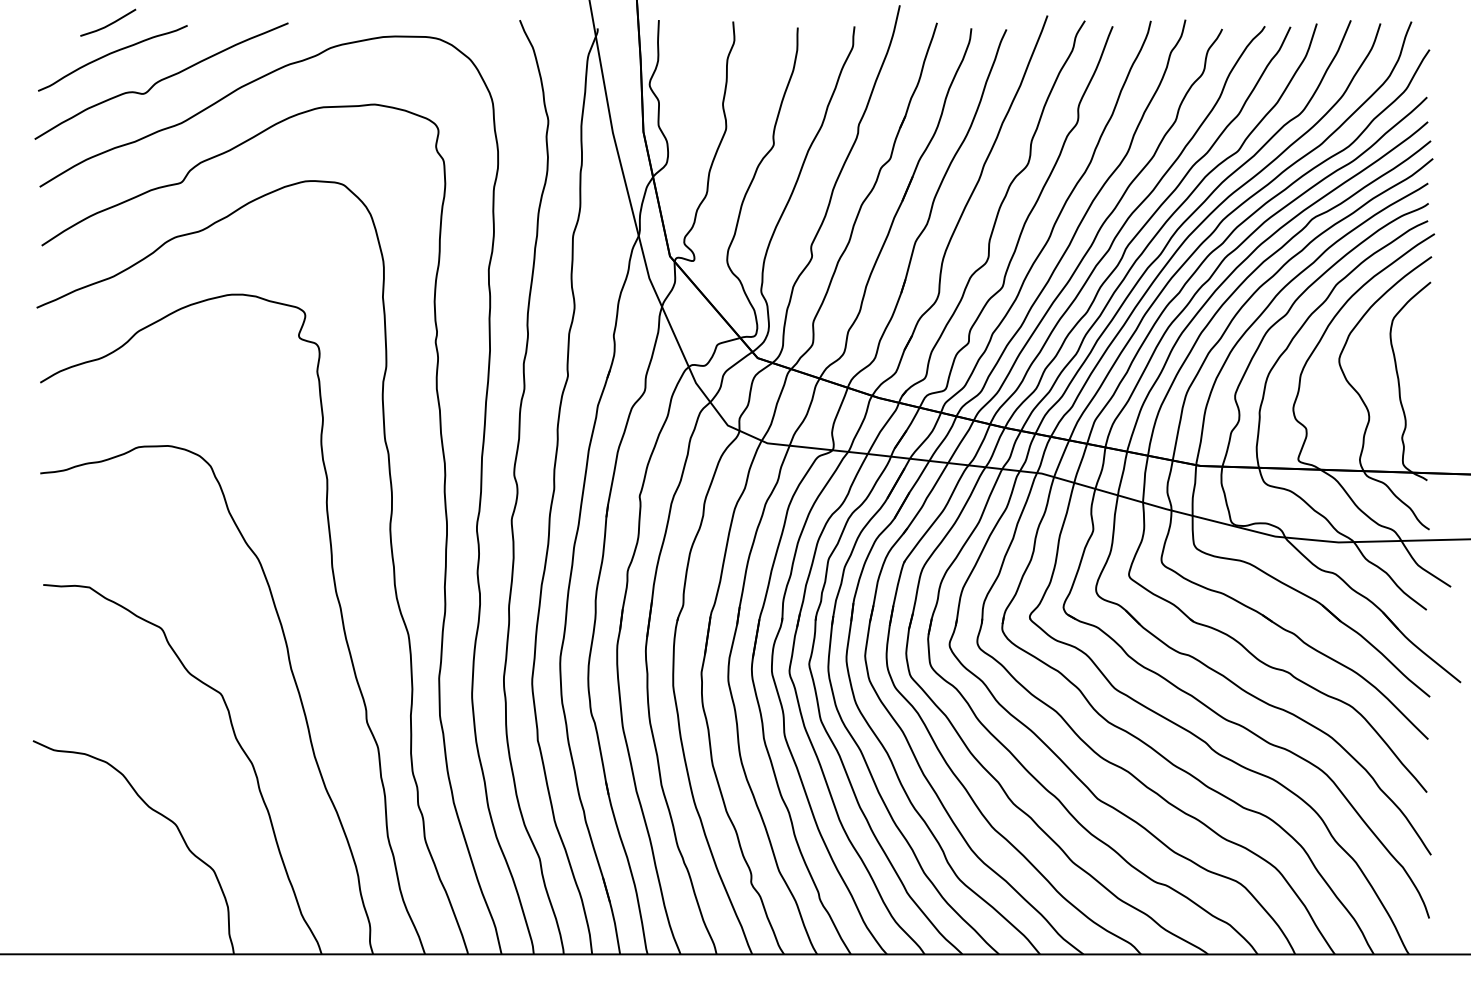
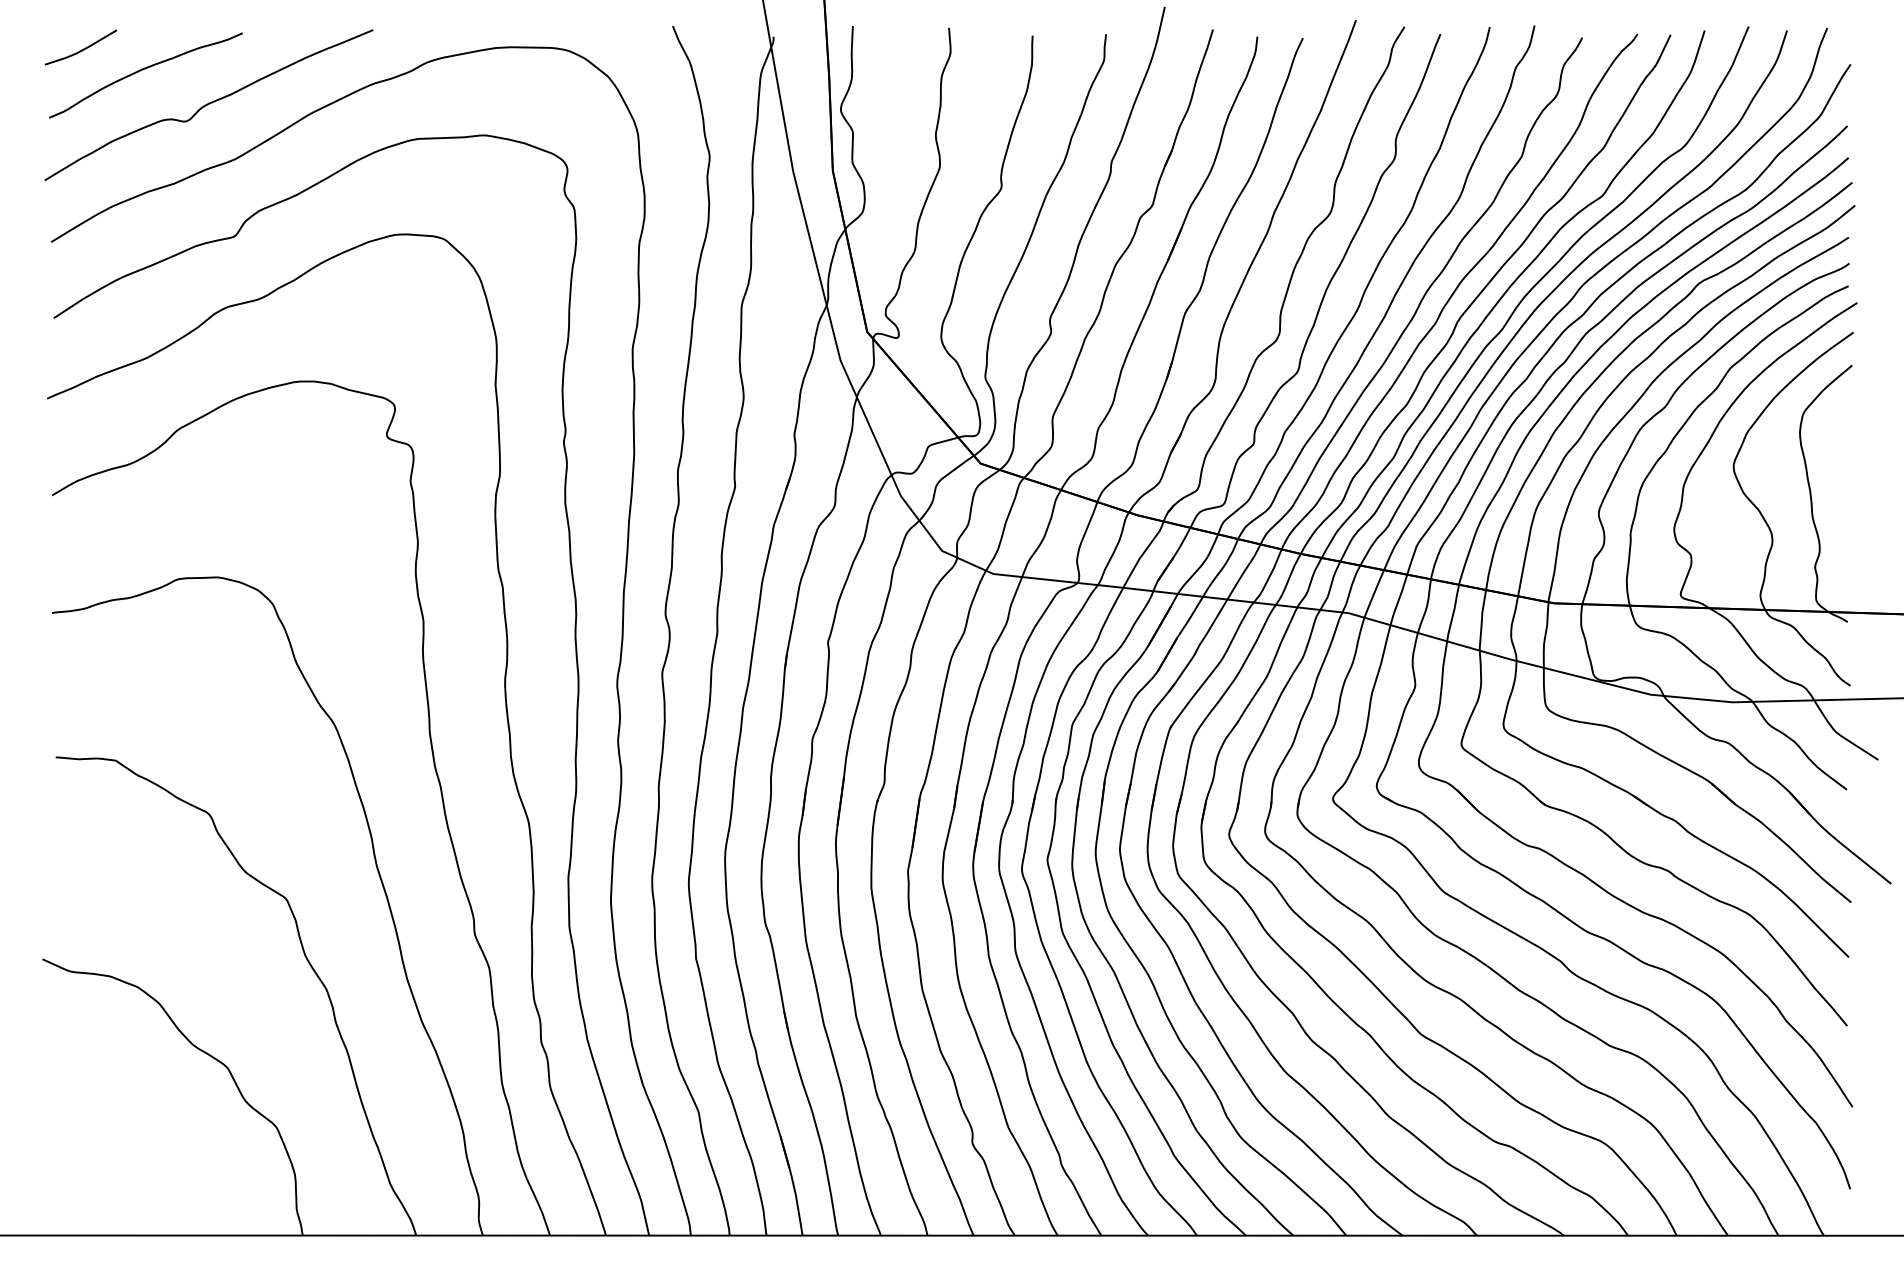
line: (108, 24) -> (81, 49), moved

